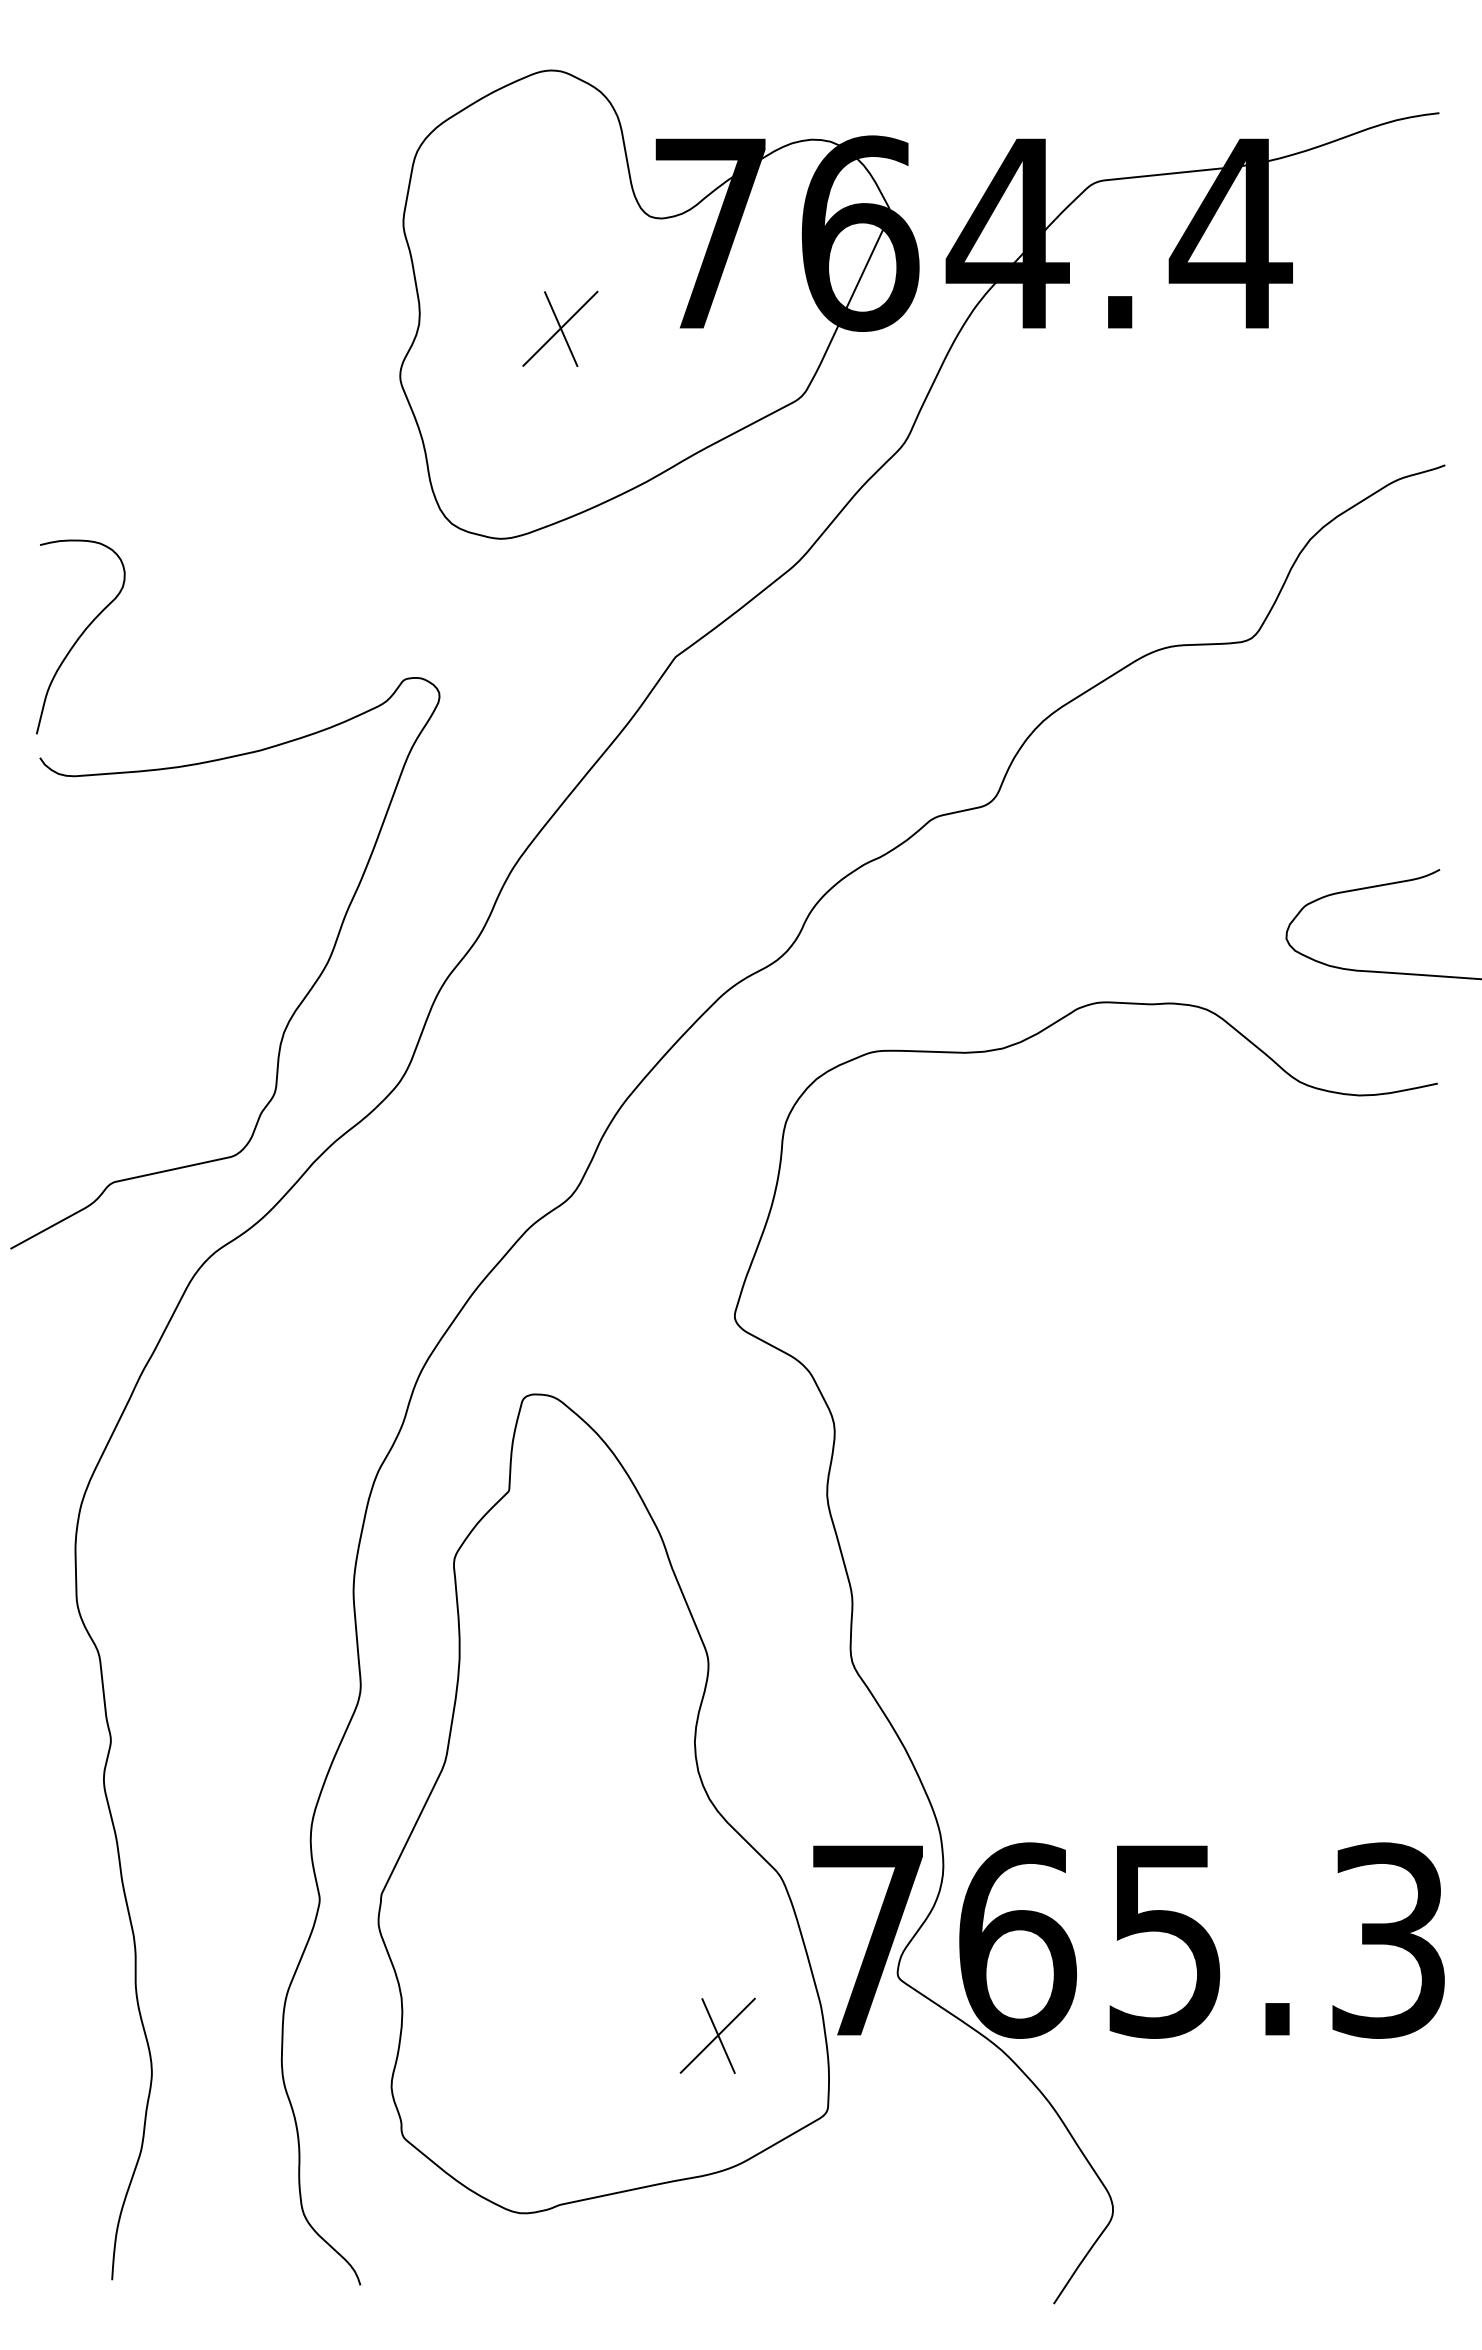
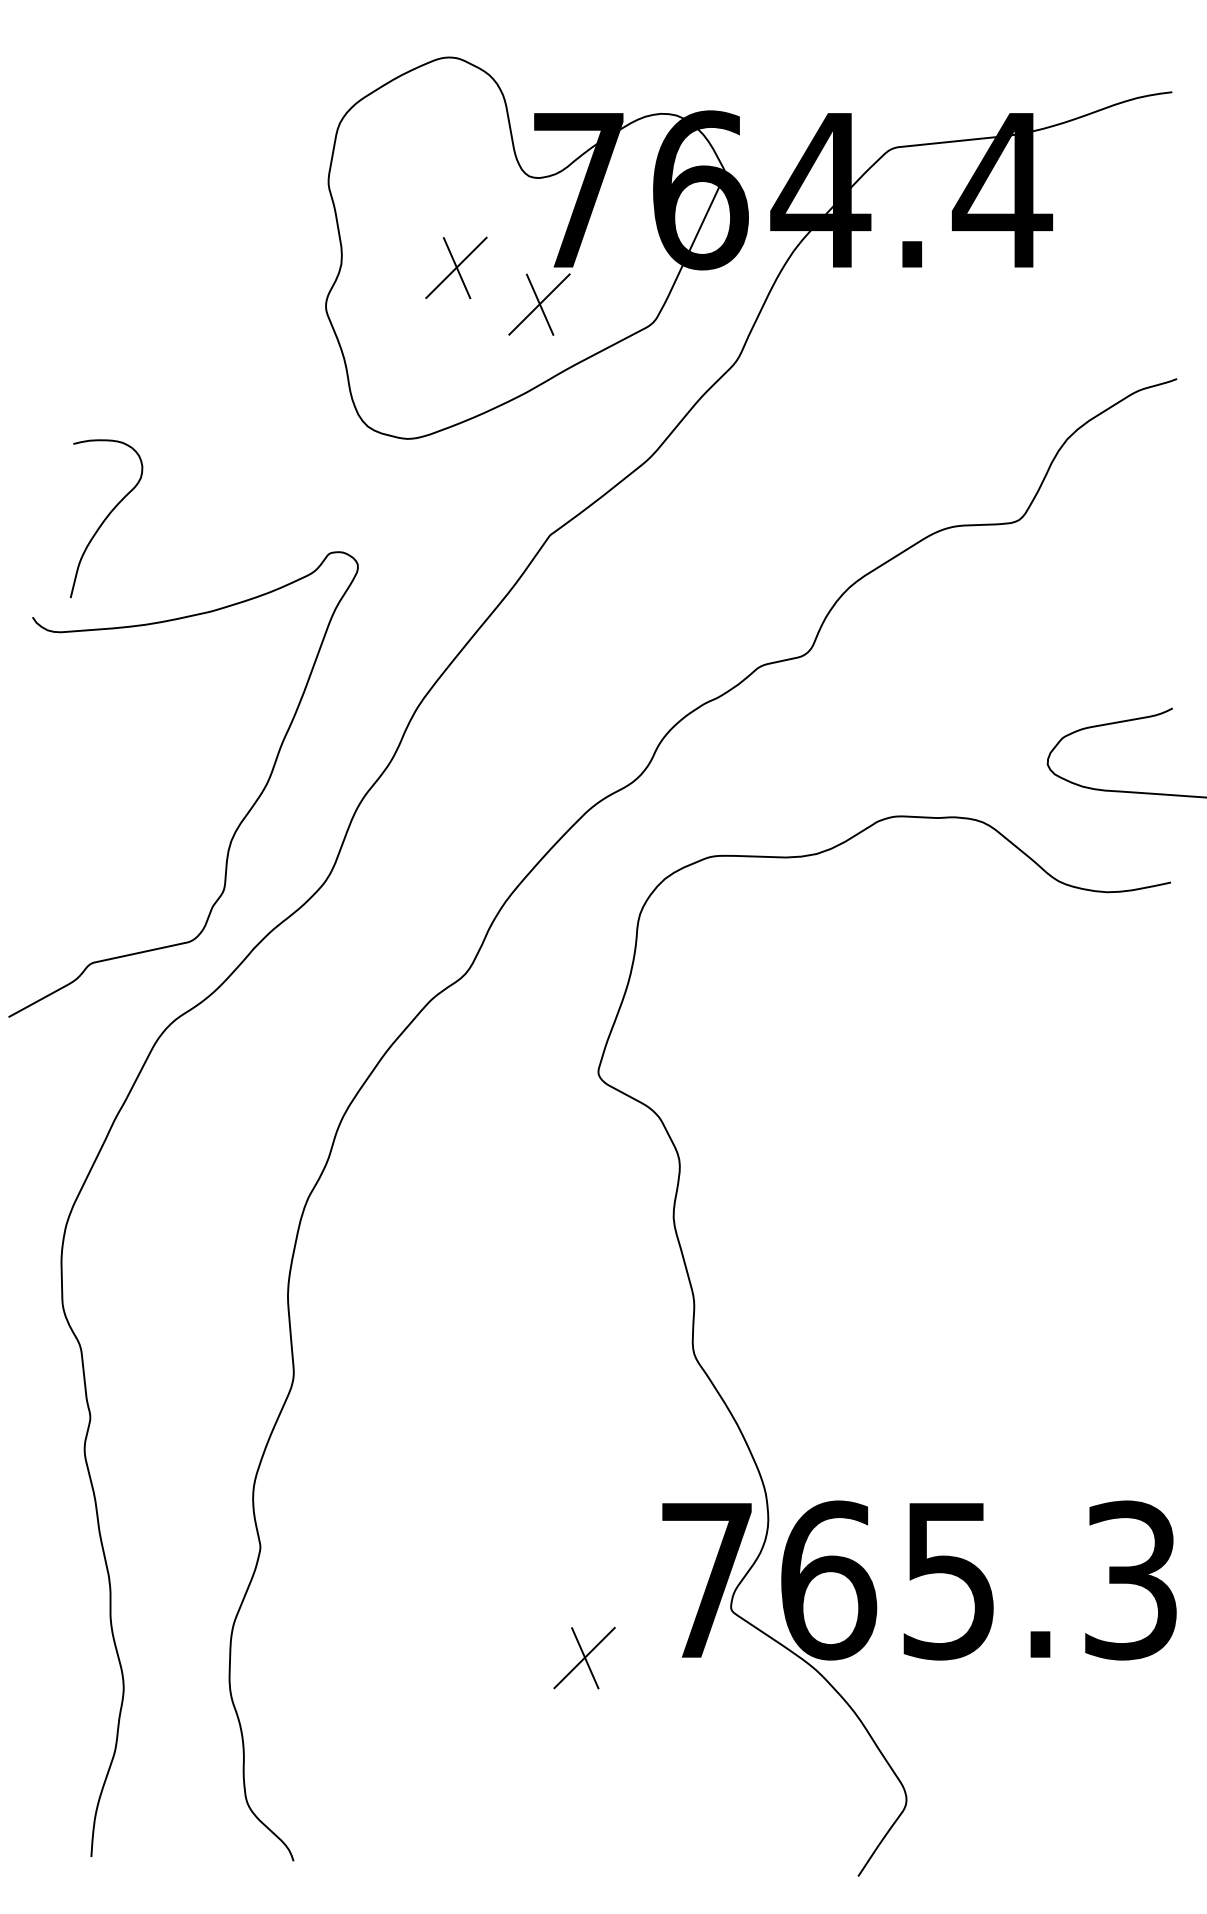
part: (662, 373) -> (539, 304), added
curve: (80, 636) -> (106, 518), moved
part: (603, 1803) -> (491, 1468), removed

